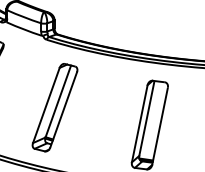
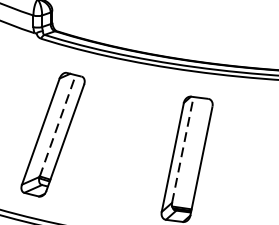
line: (58, 101) -> (57, 125), solid -> dashed
line: (146, 118) -> (182, 150), solid -> dashed

